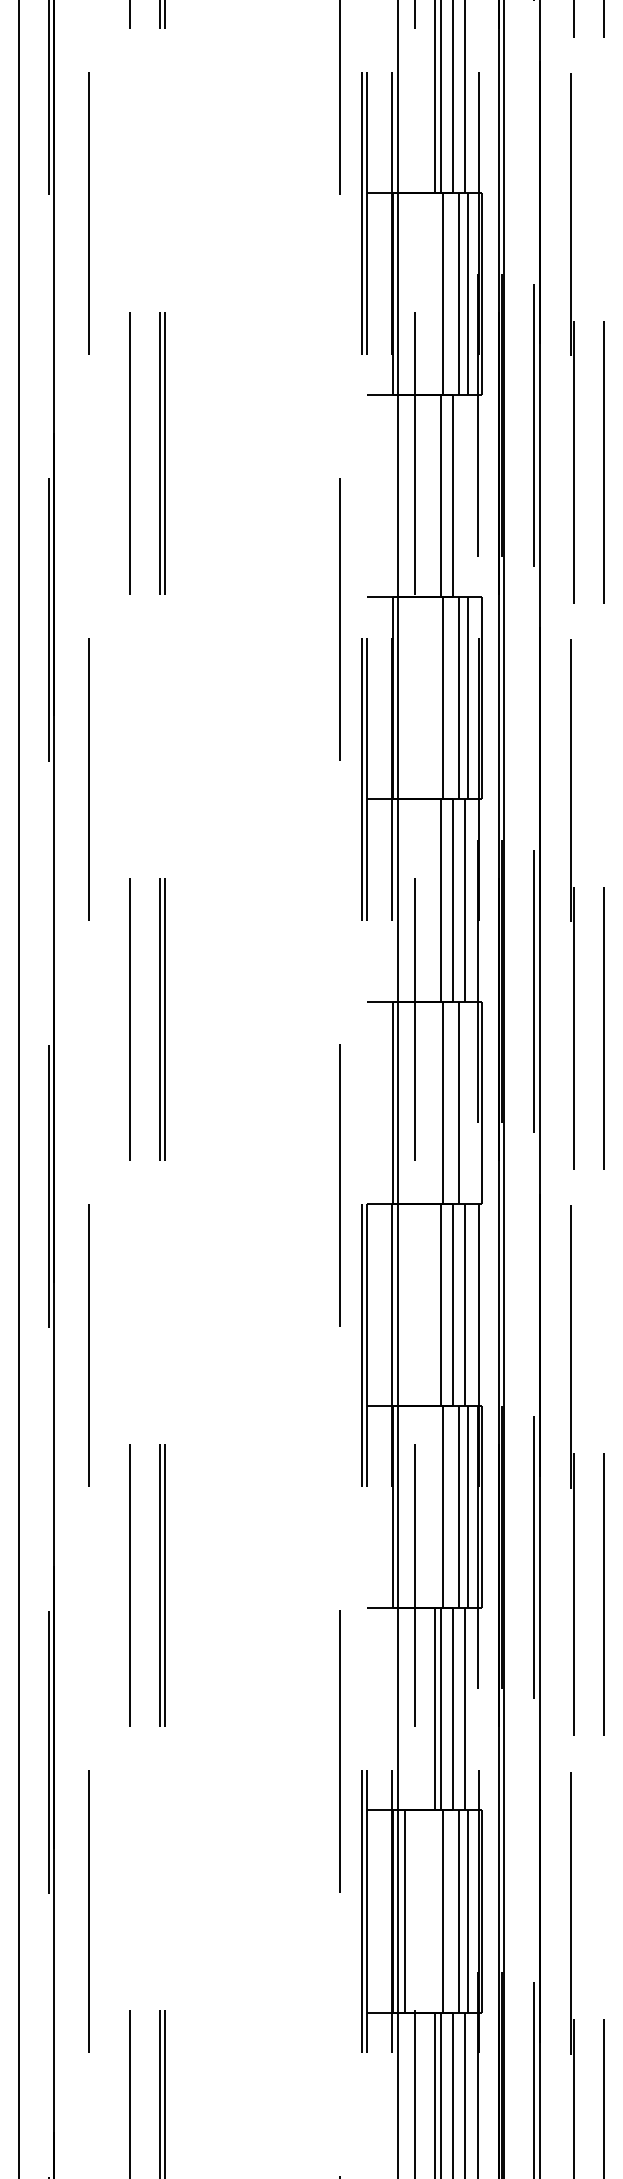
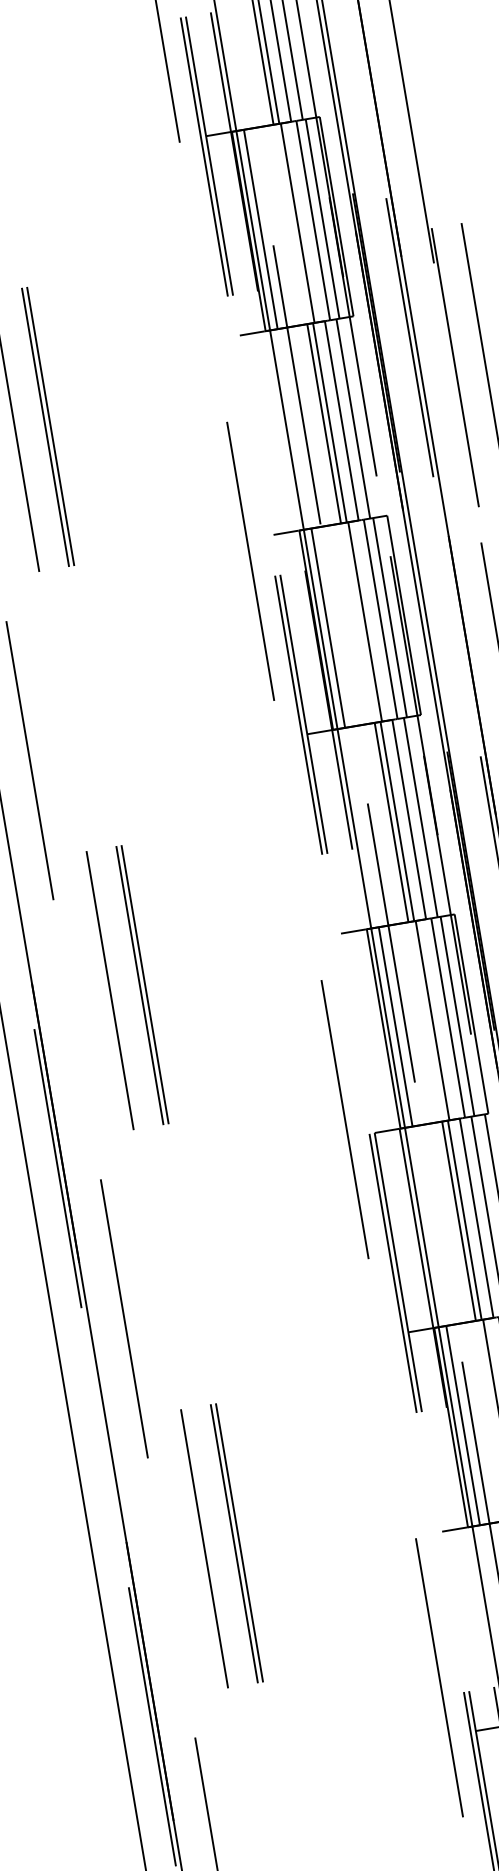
line: (405, 293) -> (260, 229), added
line: (435, 496) -> (324, 424), added
line: (465, 496) -> (353, 419), added
line: (405, 698) -> (328, 628), added
line: (435, 900) -> (391, 822), added
line: (405, 1102) -> (395, 1026), added
line: (468, 1102) -> (457, 1016), added
line: (435, 1304) -> (458, 1220), added
line: (405, 1506) -> (463, 1425), added

